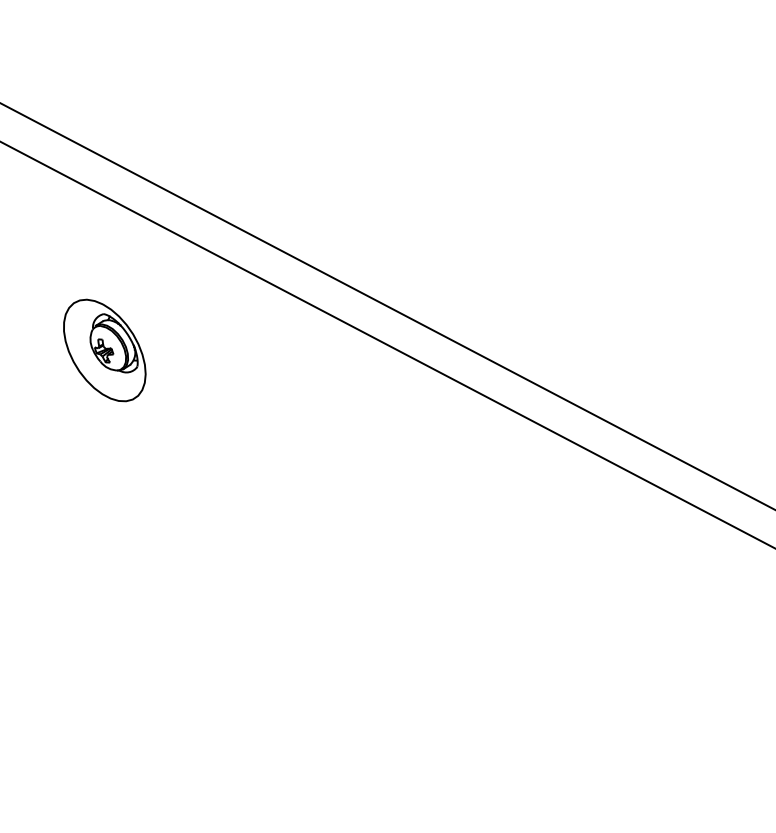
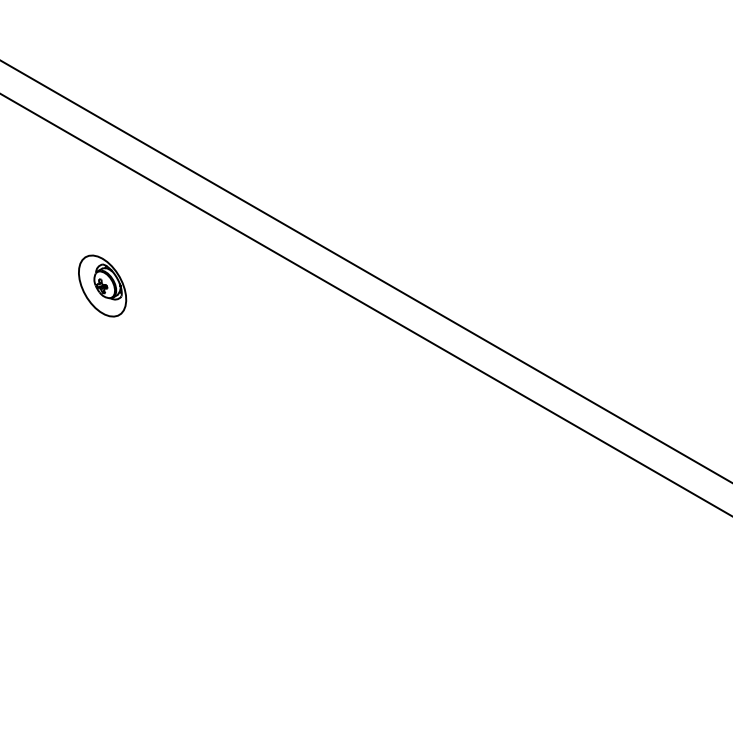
part: (104, 349) -> (102, 285), size x0.7

